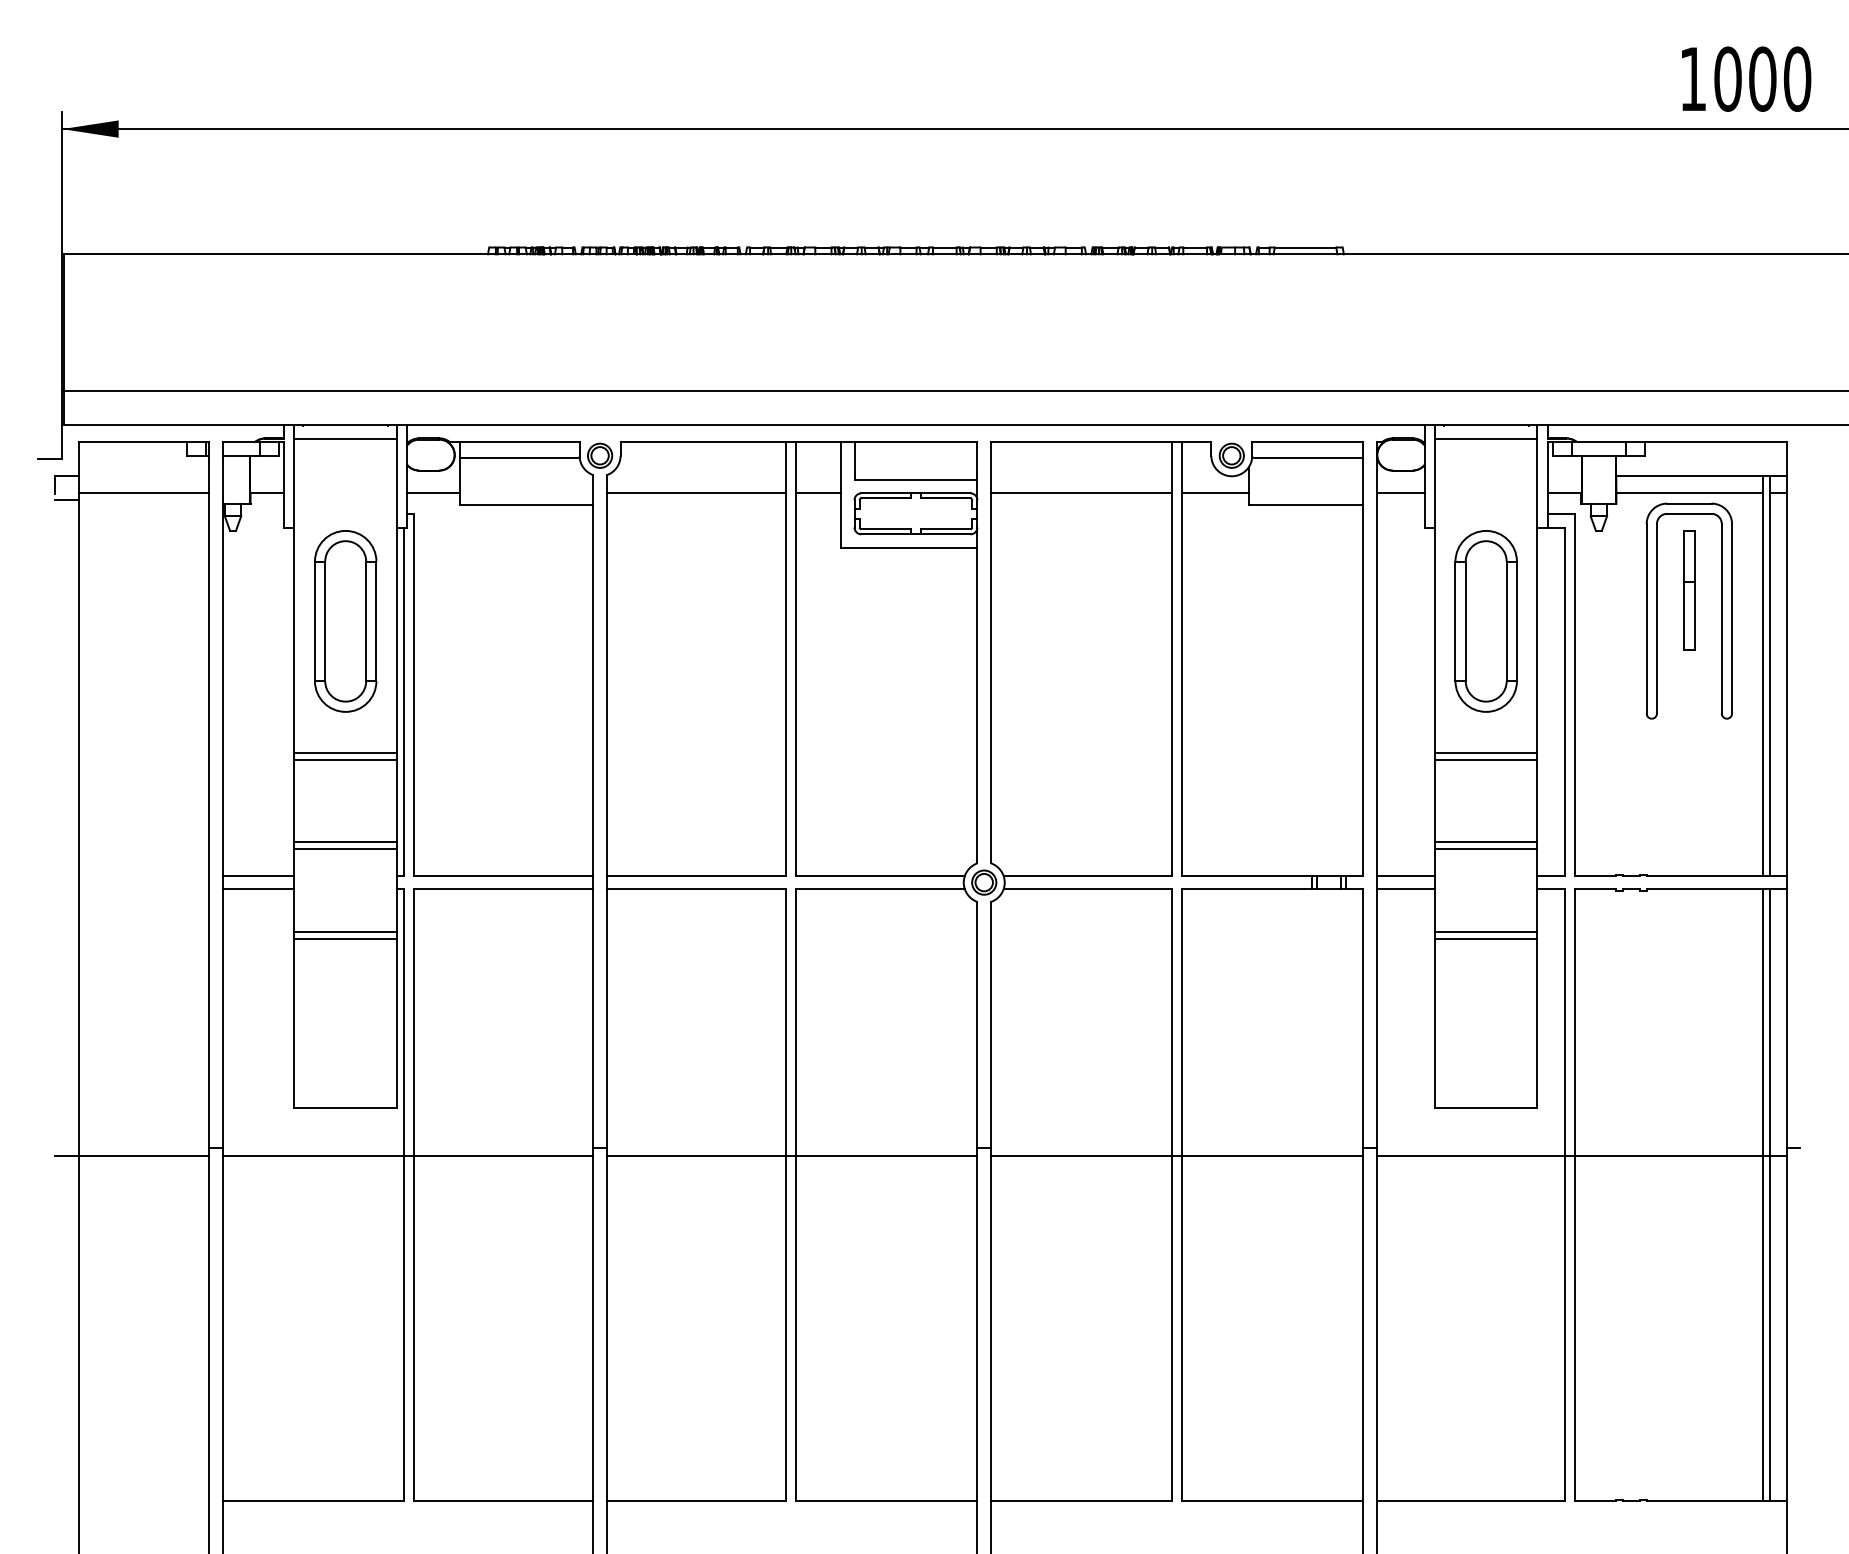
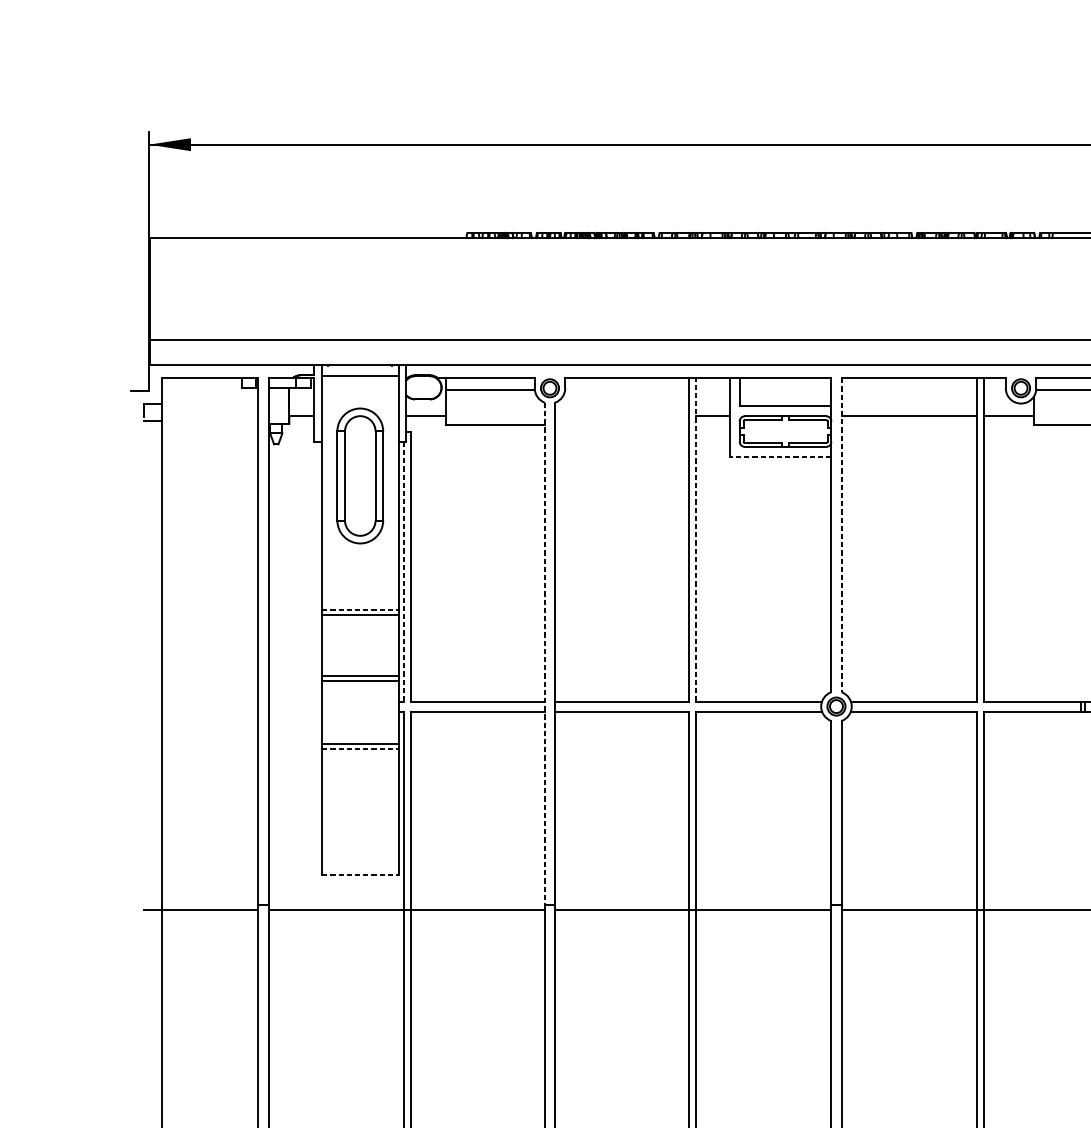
line: (144, 493) -> (210, 416), removed
line: (696, 493) -> (621, 416), removed
line: (908, 548) -> (779, 457), solid -> dashed
part: (345, 621) -> (360, 476), moved
line: (991, 652) -> (841, 534), solid -> dashed
line: (796, 658) -> (696, 539), solid -> dashed
line: (403, 702) -> (403, 572), solid -> dashed
line: (346, 752) -> (360, 609), solid -> dashed
line: (593, 812) -> (545, 654), solid -> dashed
line: (258, 875) -> (295, 701), removed
line: (258, 889) -> (295, 711), removed
line: (346, 939) -> (360, 748), solid -> dashed
line: (346, 1107) -> (360, 874), solid -> dashed

